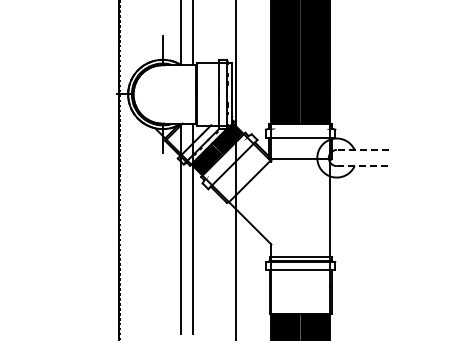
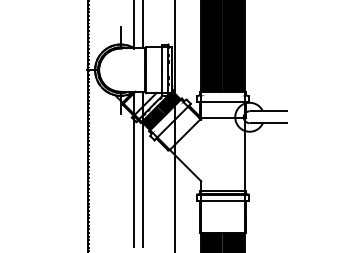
line: (362, 149) -> (268, 110), dashed -> solid
line: (363, 166) -> (269, 123), dashed -> solid

